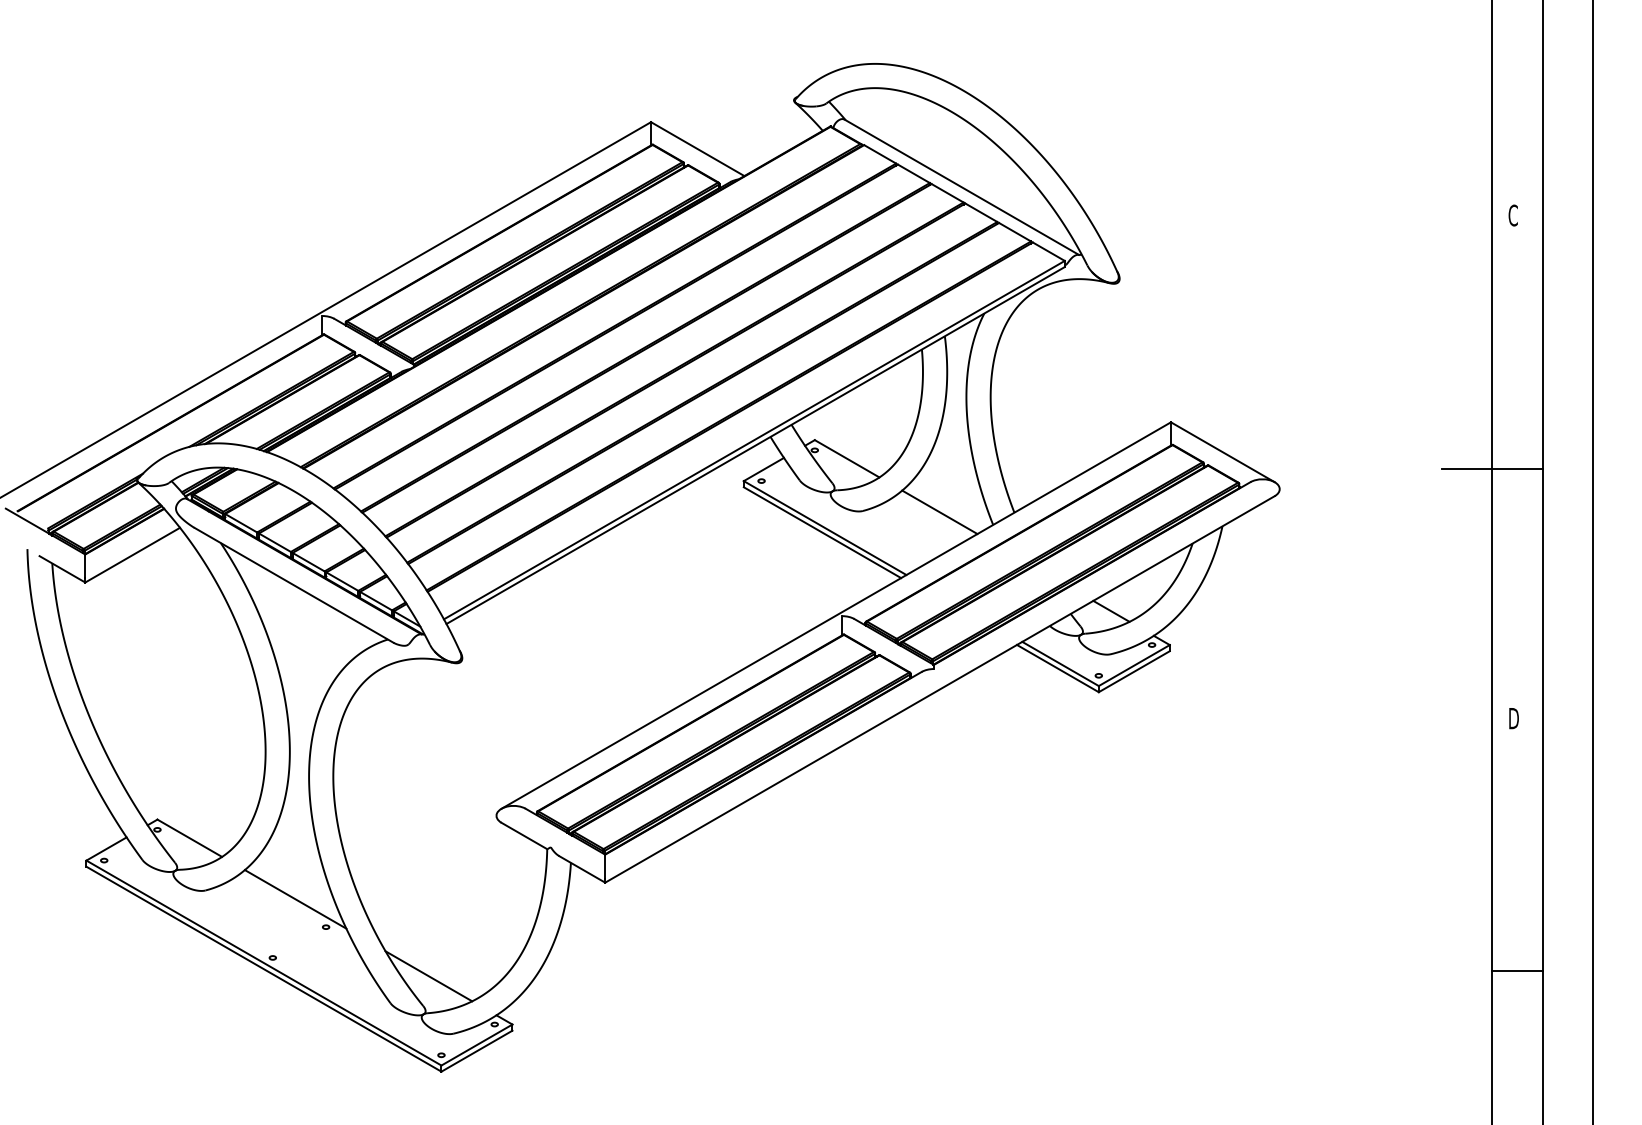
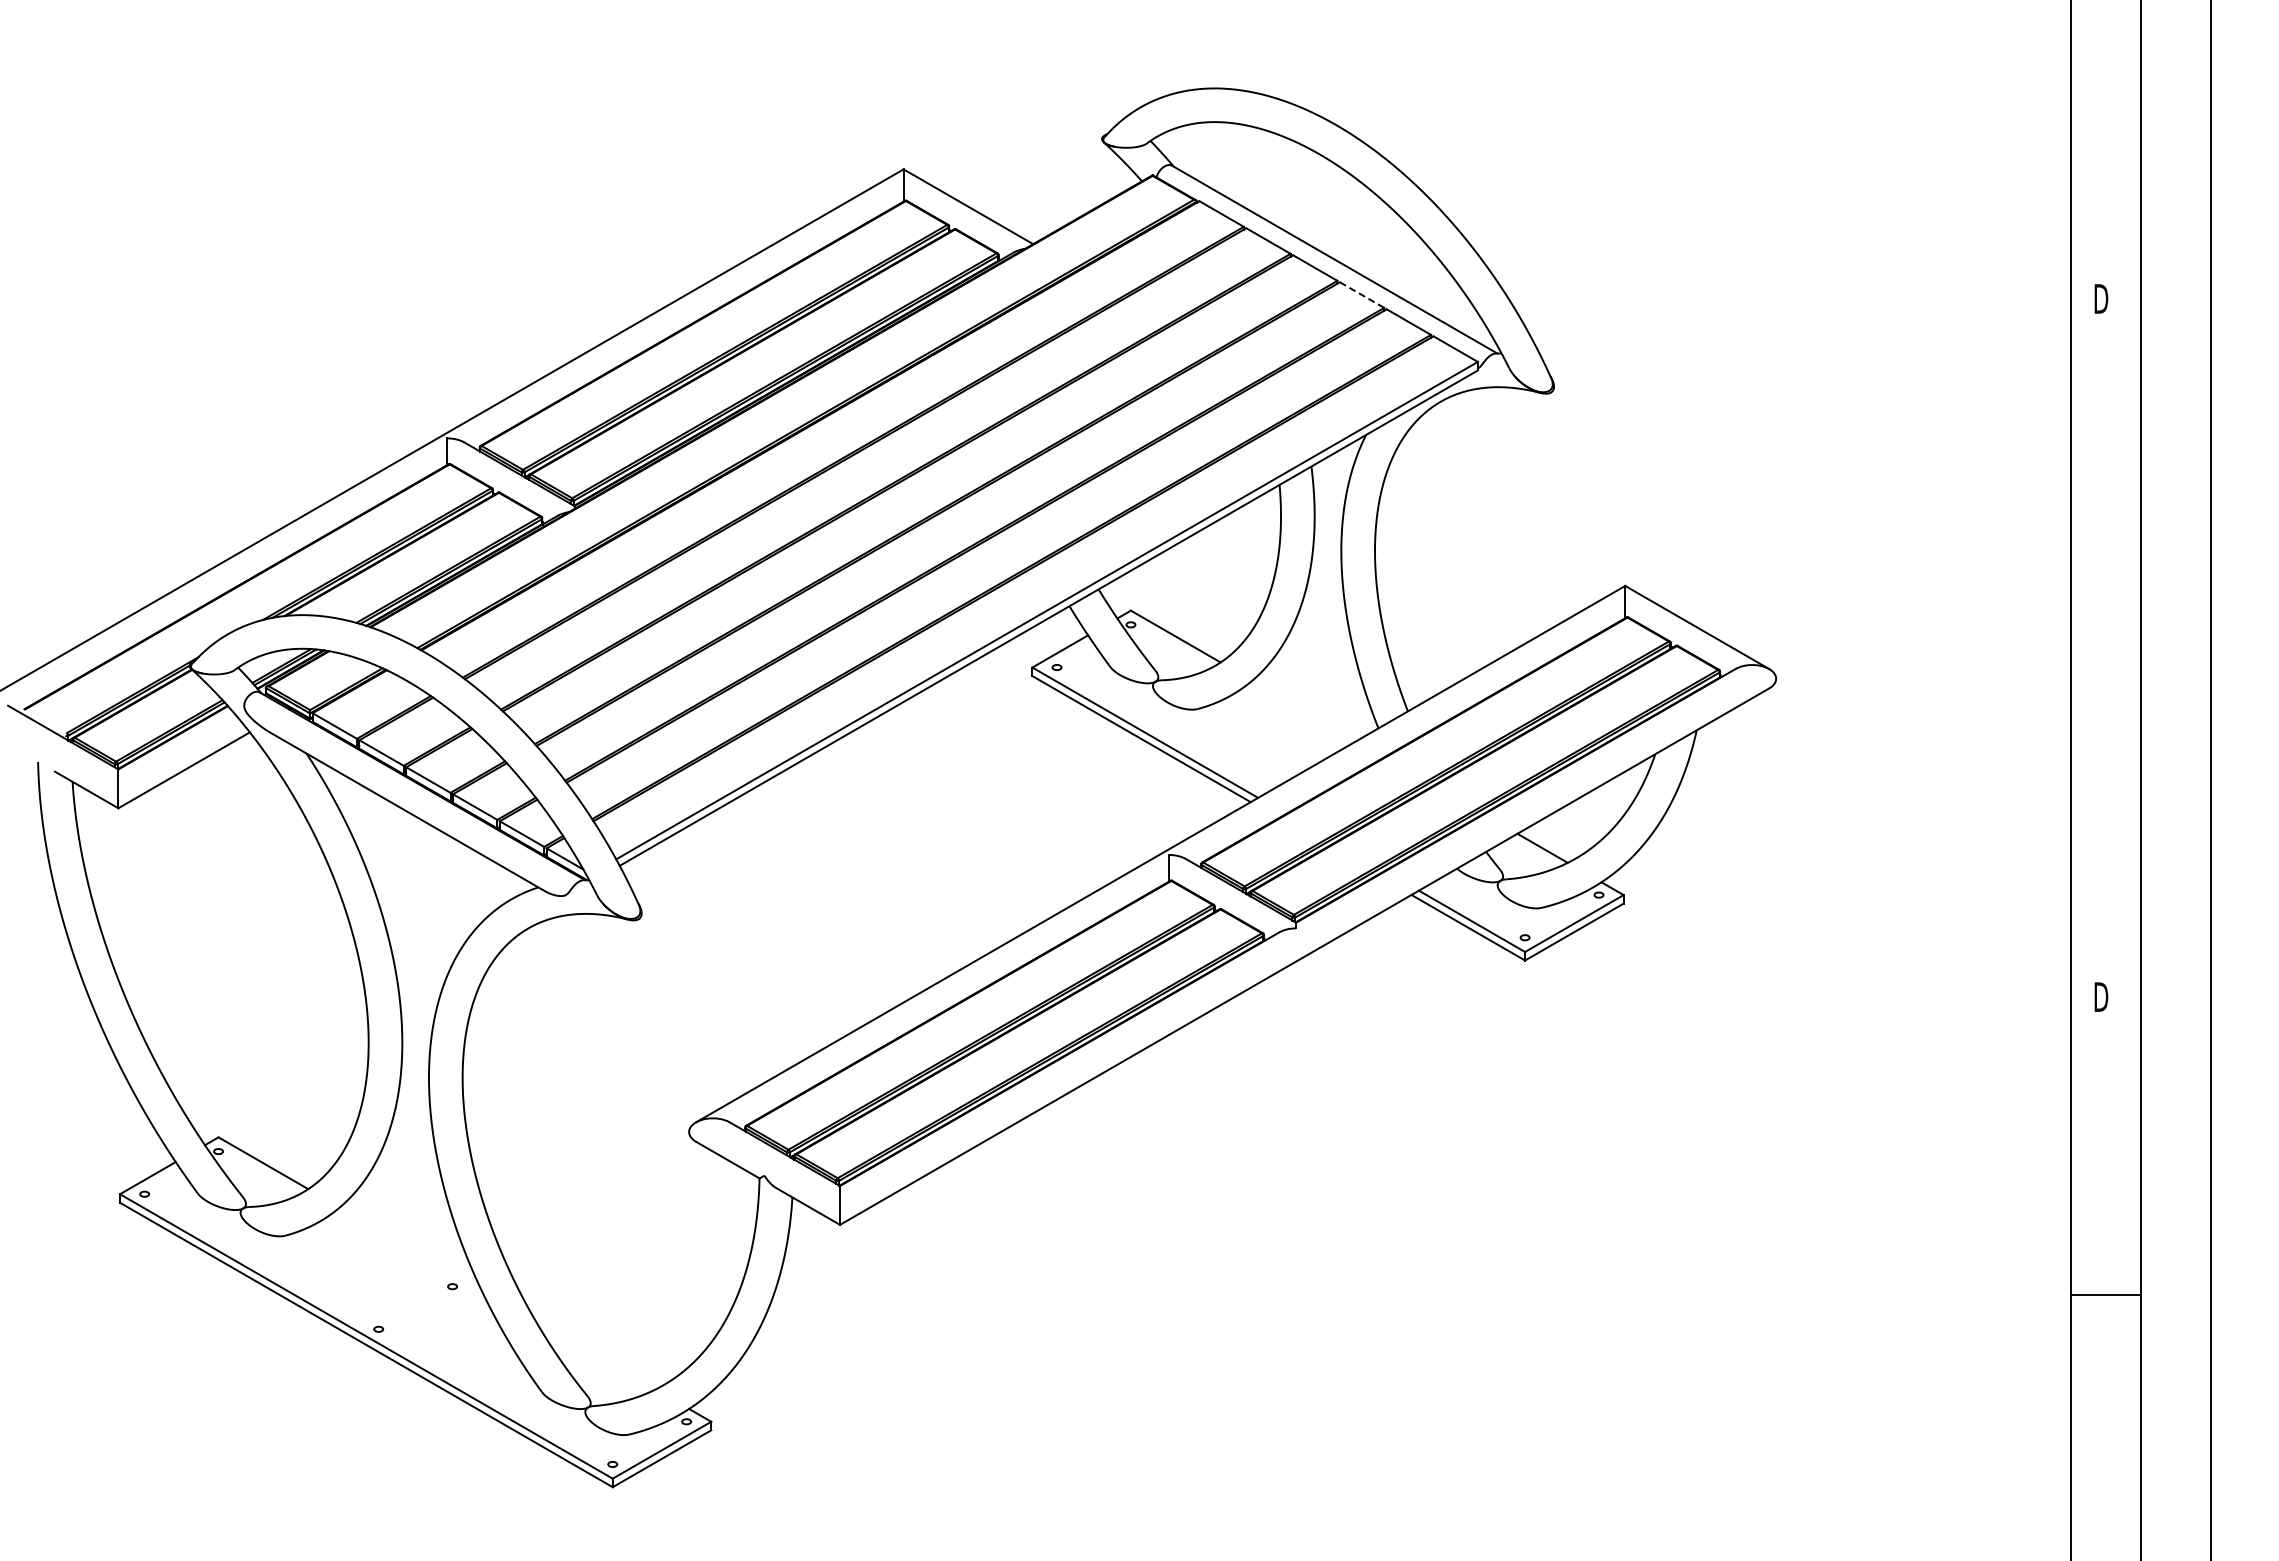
line: (981, 213) -> (1362, 295), solid -> dashed
text: (1513, 215) -> (2100, 298), C -> D
line: (1491, 468) -> (2070, 650), removed
line: (939, 512) -> (1304, 710), removed
line: (295, 898) -> (409, 1247), removed
line: (1517, 970) -> (2105, 1294), moved
line: (429, 976) -> (595, 1354), removed

